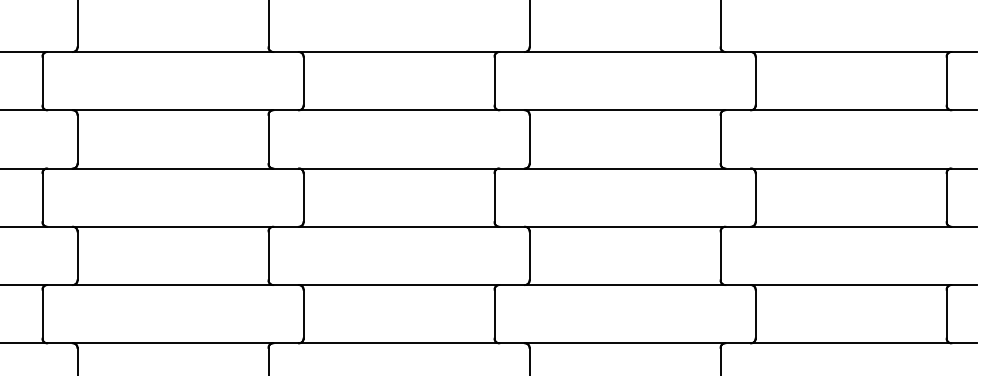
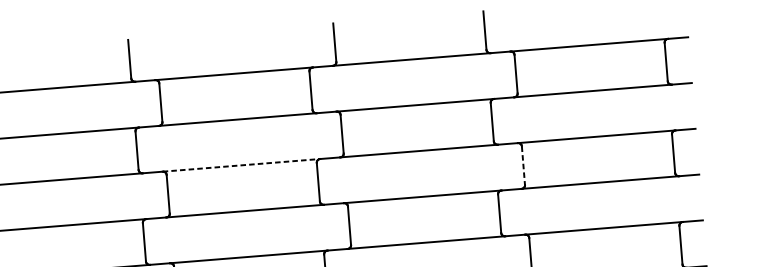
line: (399, 168) -> (241, 165), solid -> dashed
line: (755, 198) -> (523, 166), solid -> dashed

